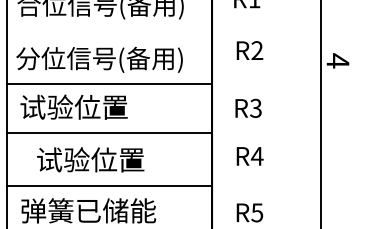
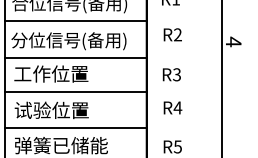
line: (109, 31) -> (75, 21), added
text: (46, 106) -> (32, 73), 试验位置 -> 工作位置
text: (90, 158) -> (51, 109), moved

